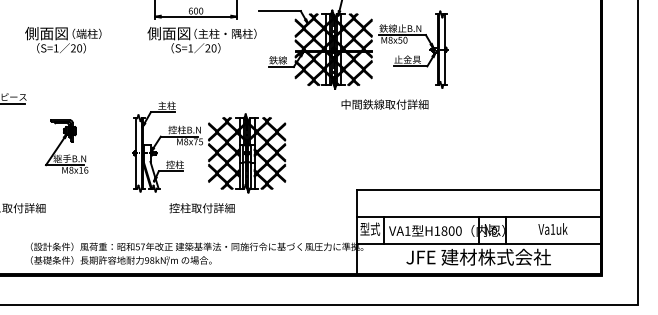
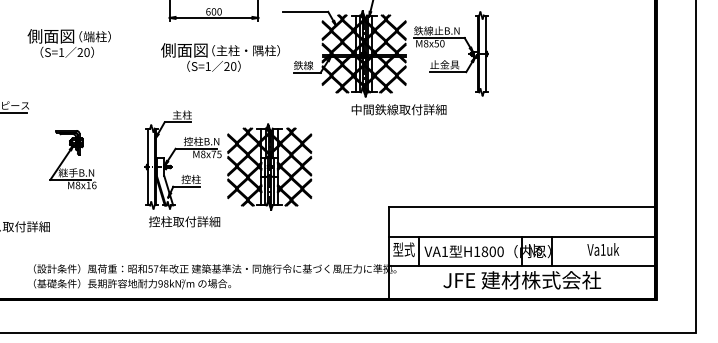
text: (201, 40) -> (220, 57), moved
text: (384, 104) -> (398, 109), moved
text: (201, 207) -> (184, 221), moved

